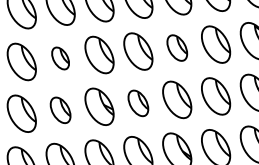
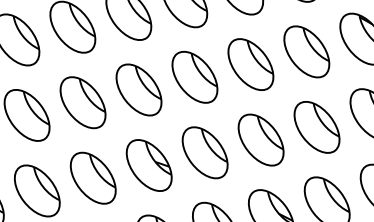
part: (177, 47) -> (251, 63), size x1.43
part: (60, 58) -> (82, 102), size x1.67
part: (138, 103) -> (205, 152), size x1.43
part: (60, 110) -> (93, 178), size x1.43

